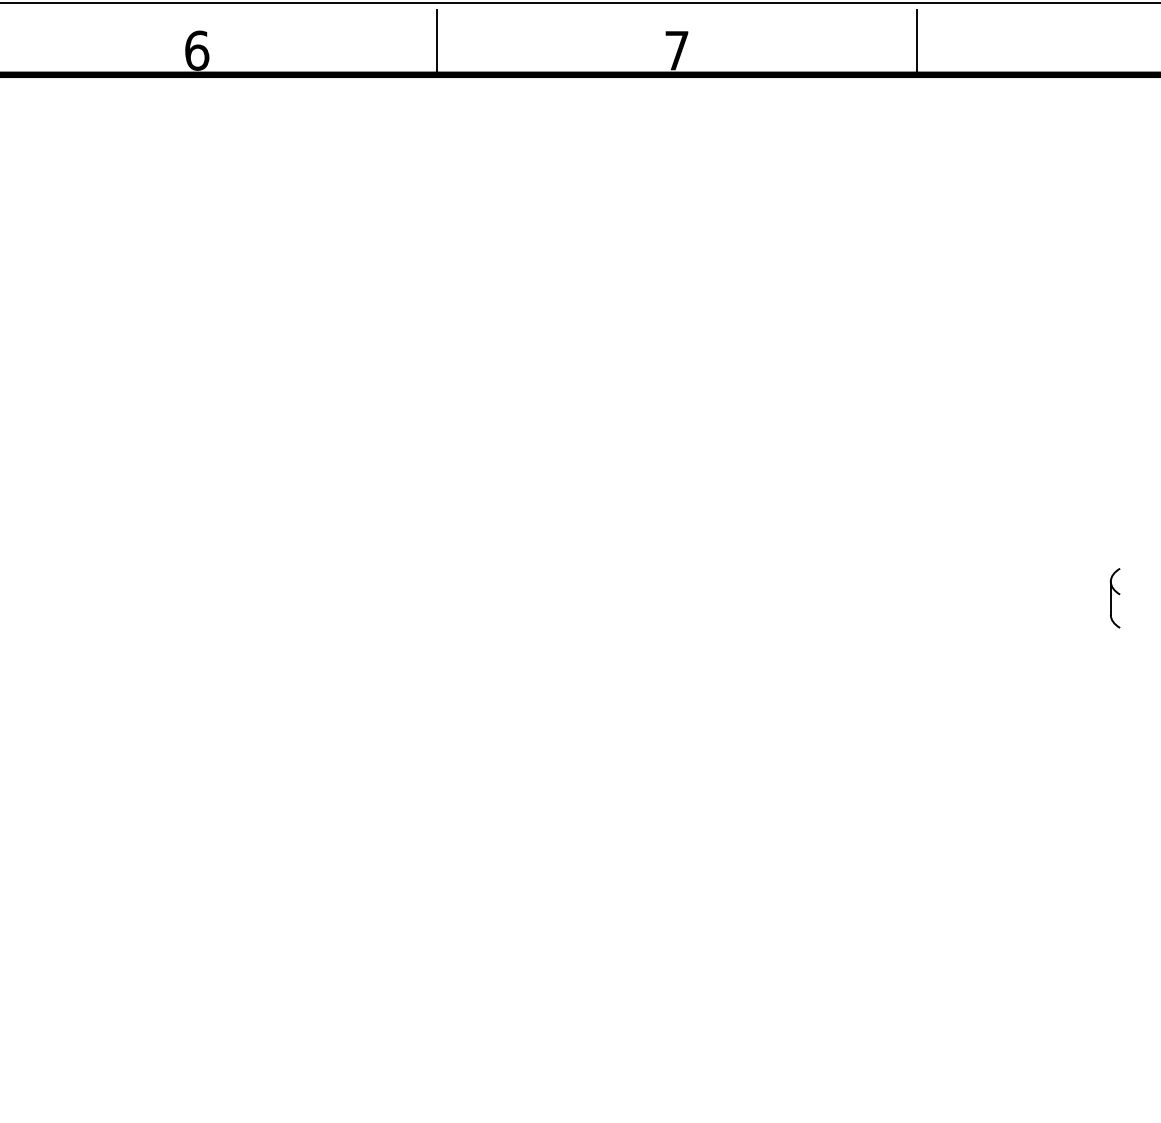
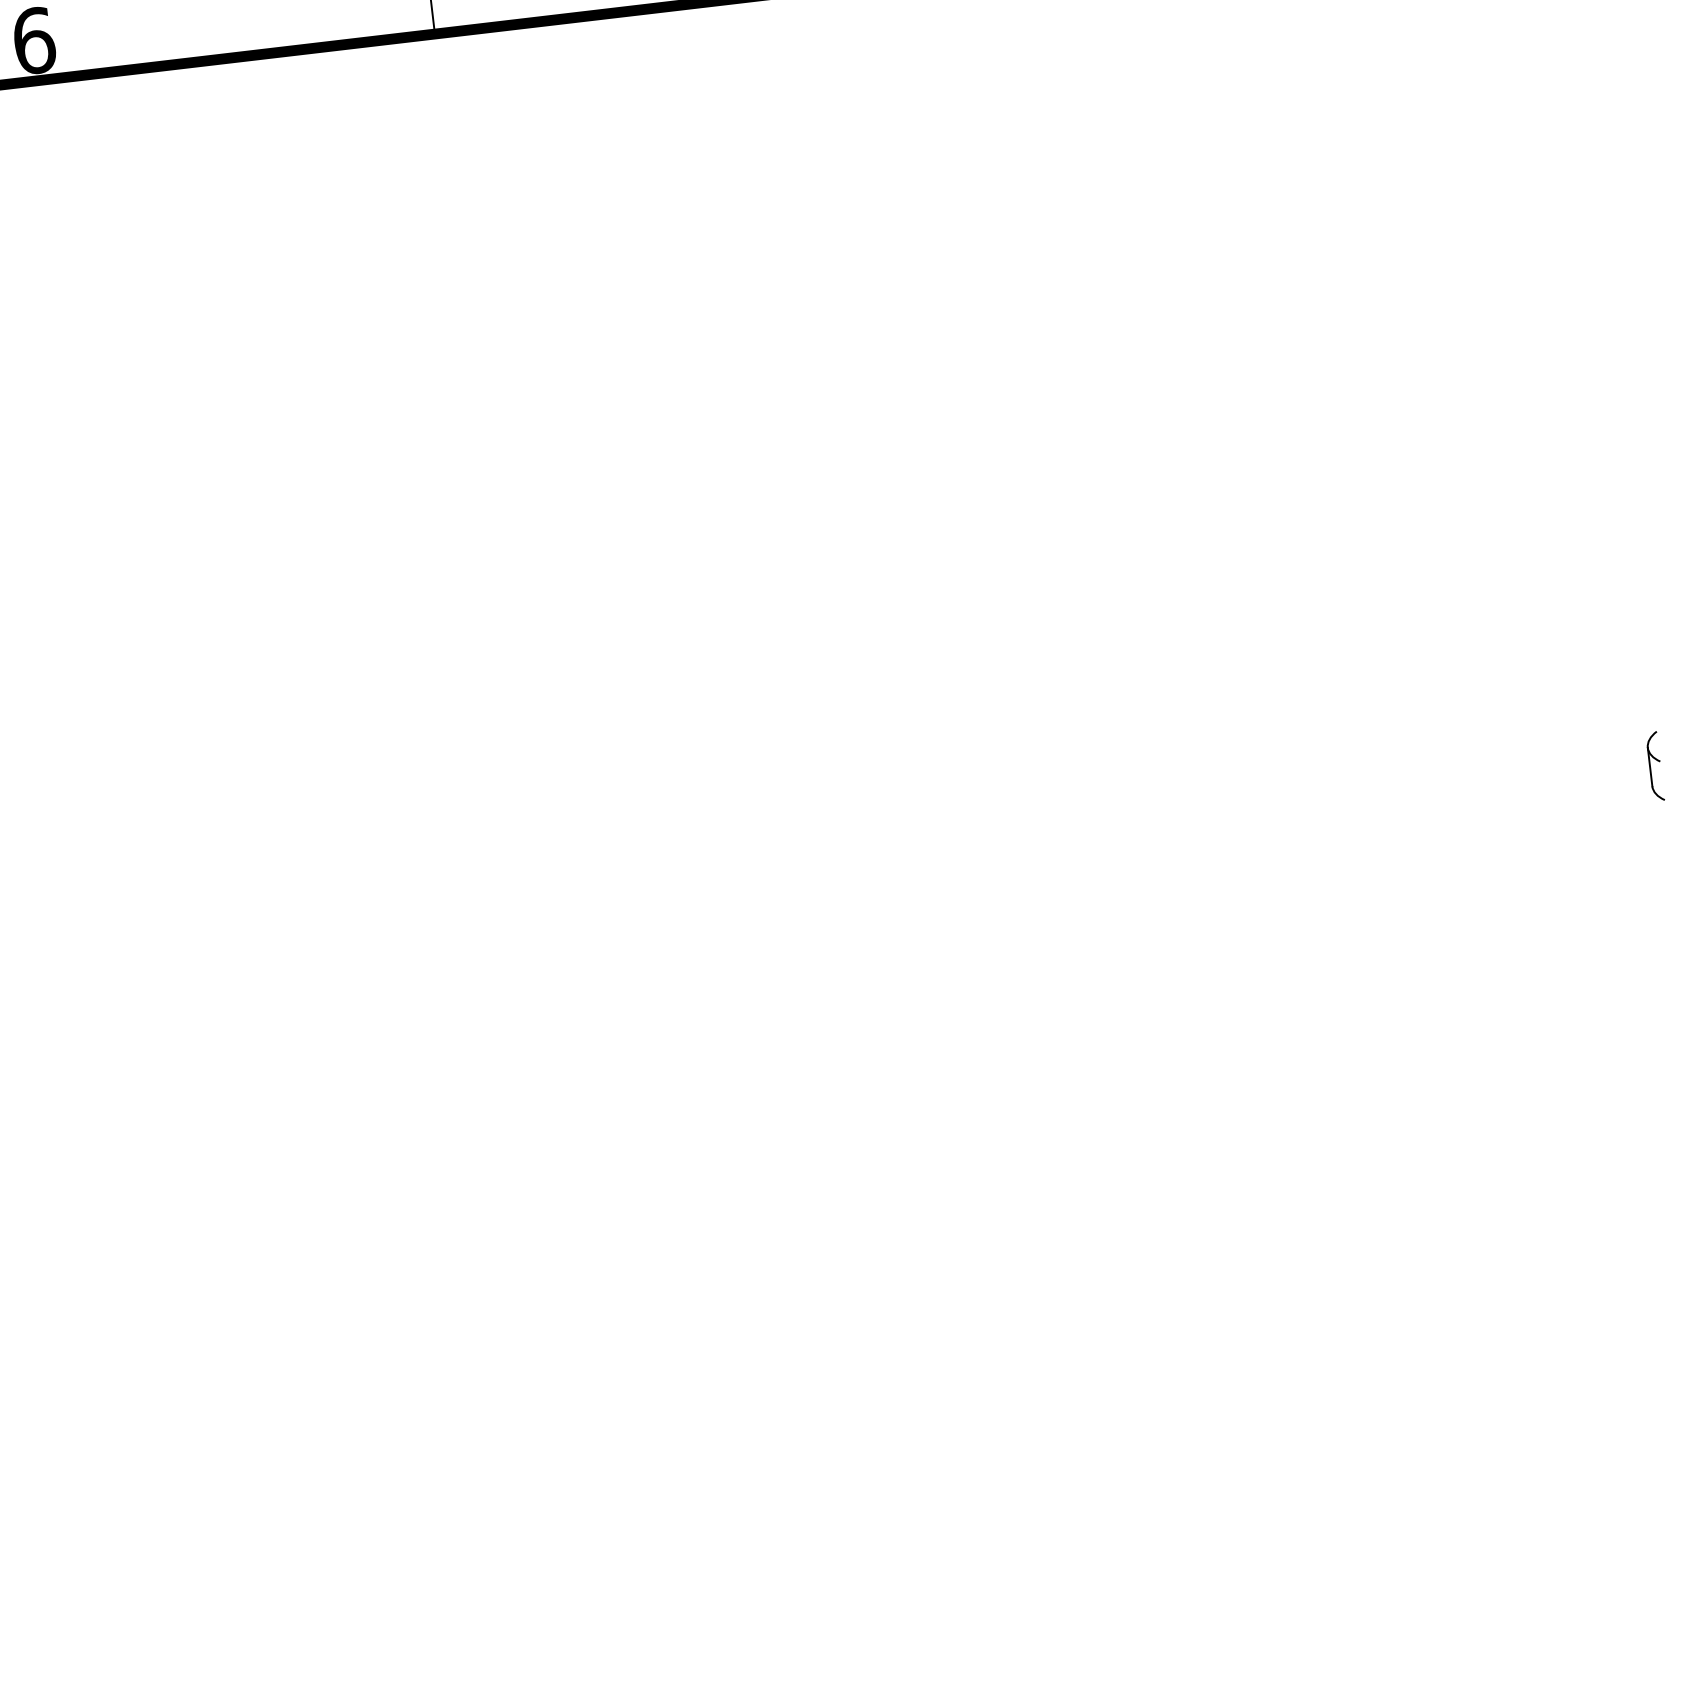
part: (1114, 598) -> (1654, 766), size x0.7

